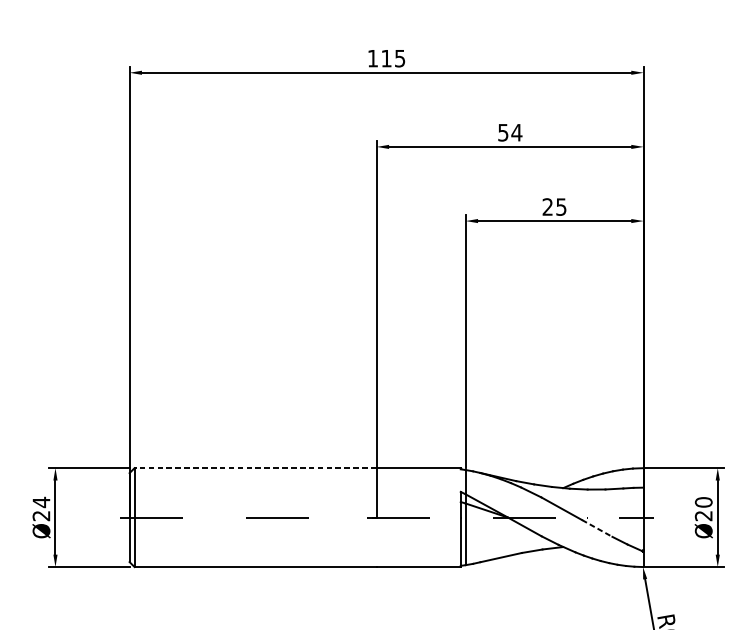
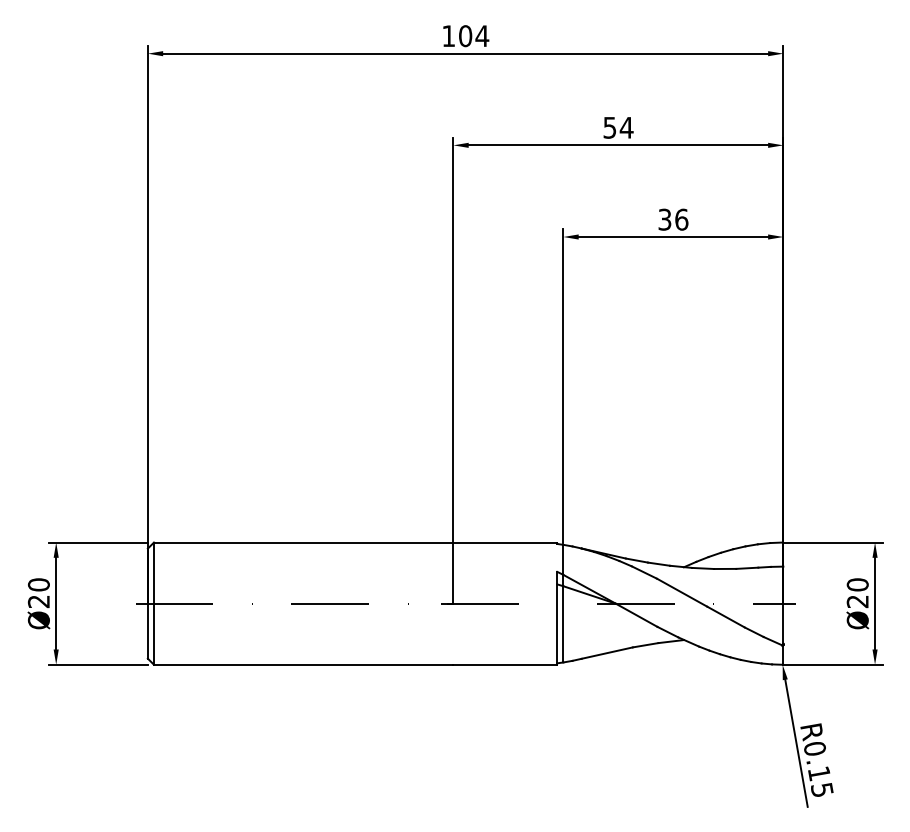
text: (393, 58) -> (474, 36), 115 -> 104
text: (554, 206) -> (673, 219), 25 -> 36
line: (255, 468) -> (303, 542), dashed -> solid
text: (41, 502) -> (38, 584), Ø24 -> Ø20
line: (597, 528) -> (726, 617), dashed -> solid

